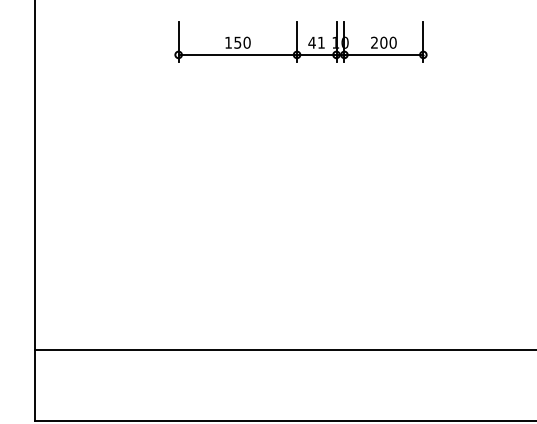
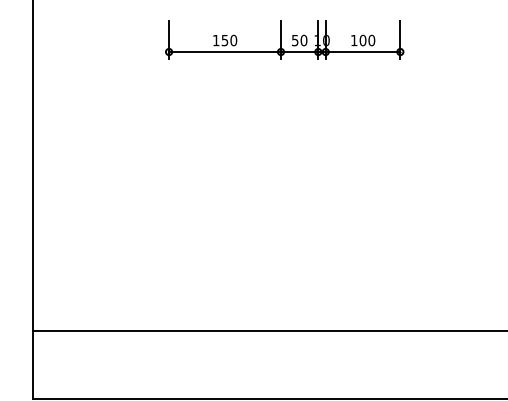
text: (316, 42) -> (299, 40), 41 -> 50
text: (374, 42) -> (354, 40), 200 -> 100

